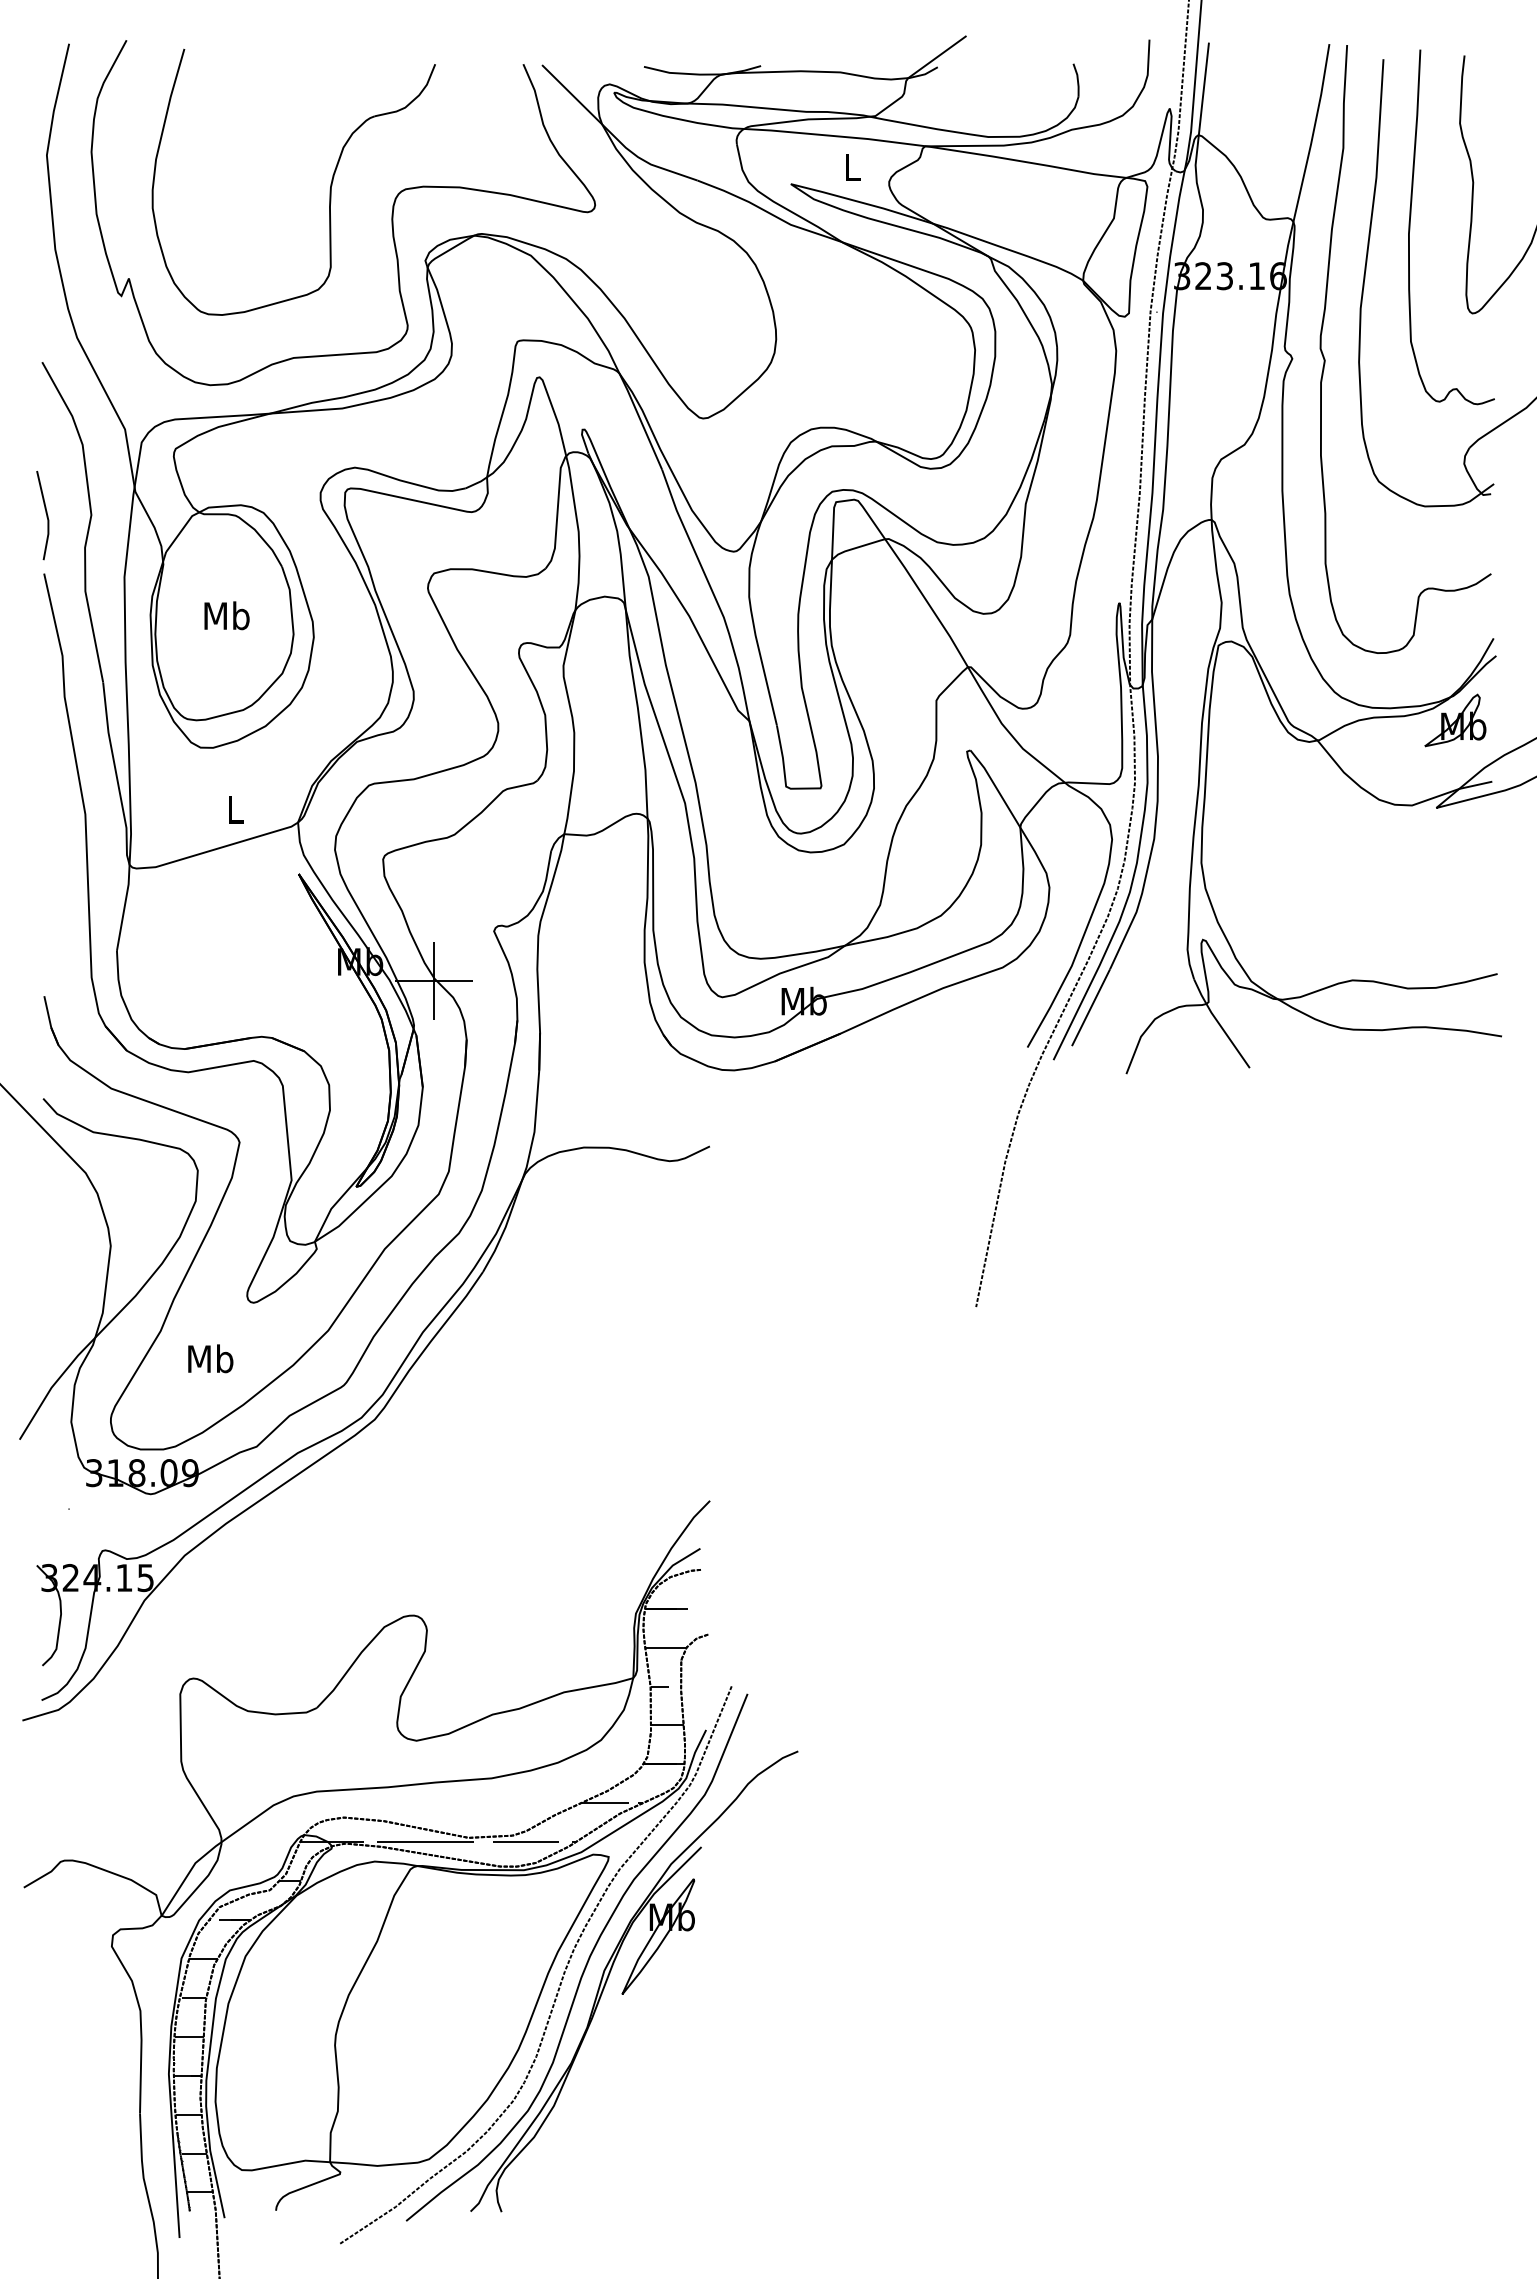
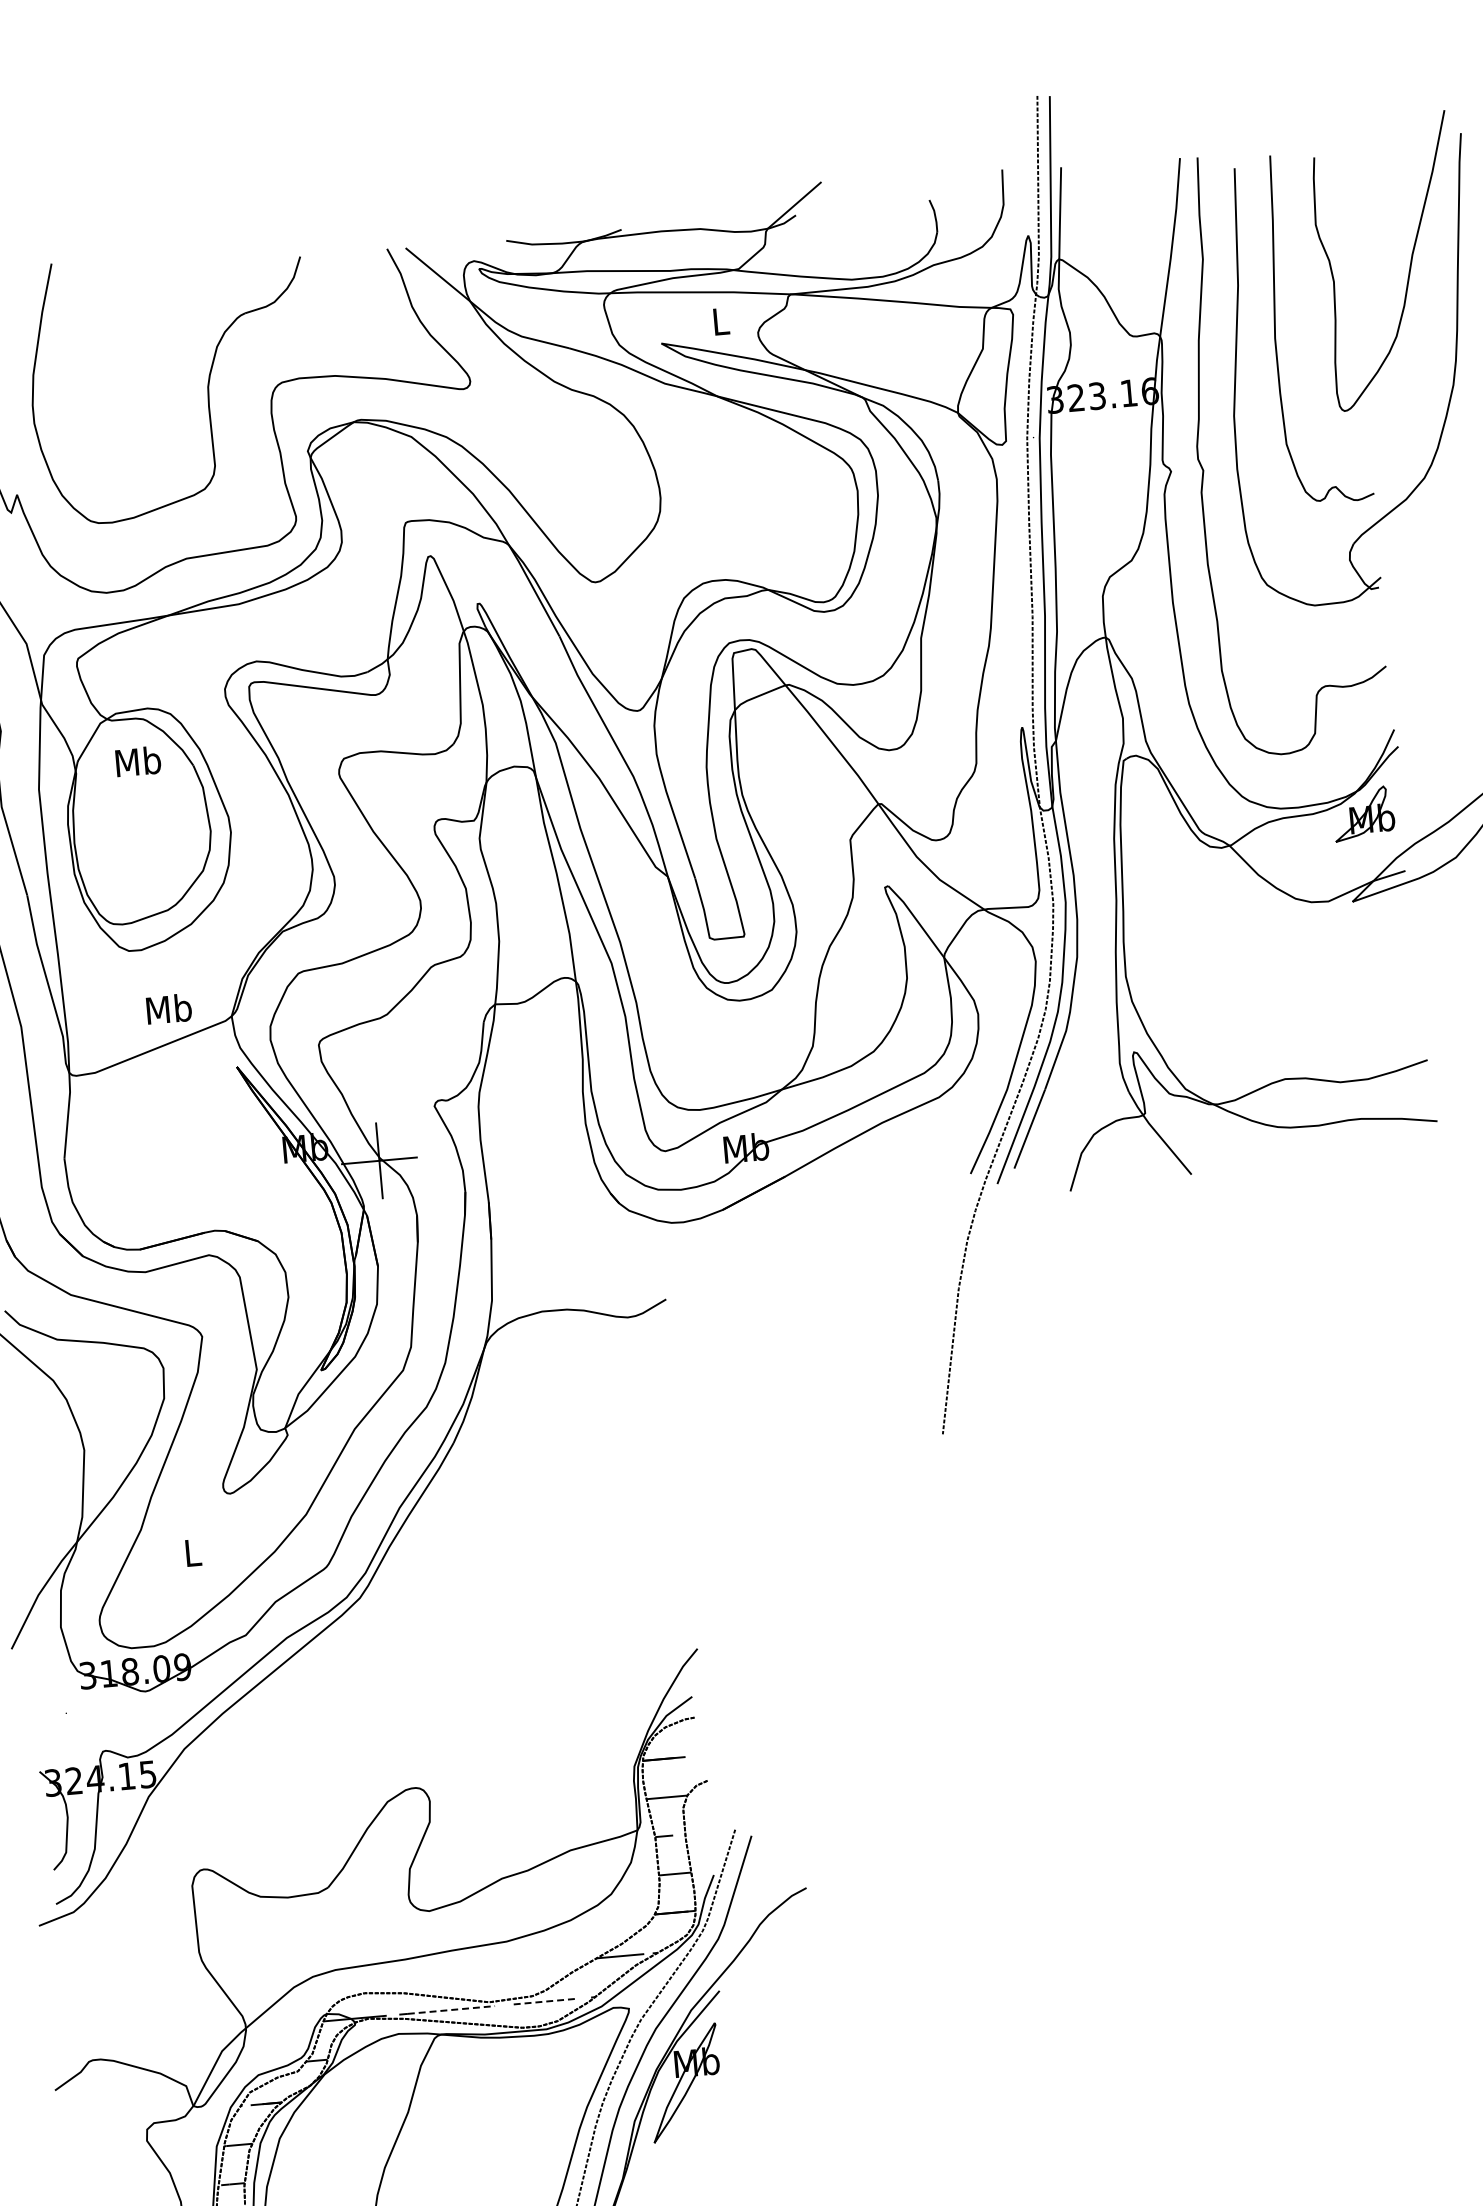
text: (226, 615) -> (137, 761), moved
text: (235, 809) -> (168, 1008), L -> Mb
text: (210, 1358) -> (192, 1552), Mb -> L
line: (430, 1842) -> (452, 2010), solid -> dashed
line: (526, 1842) -> (546, 2001), solid -> dashed

